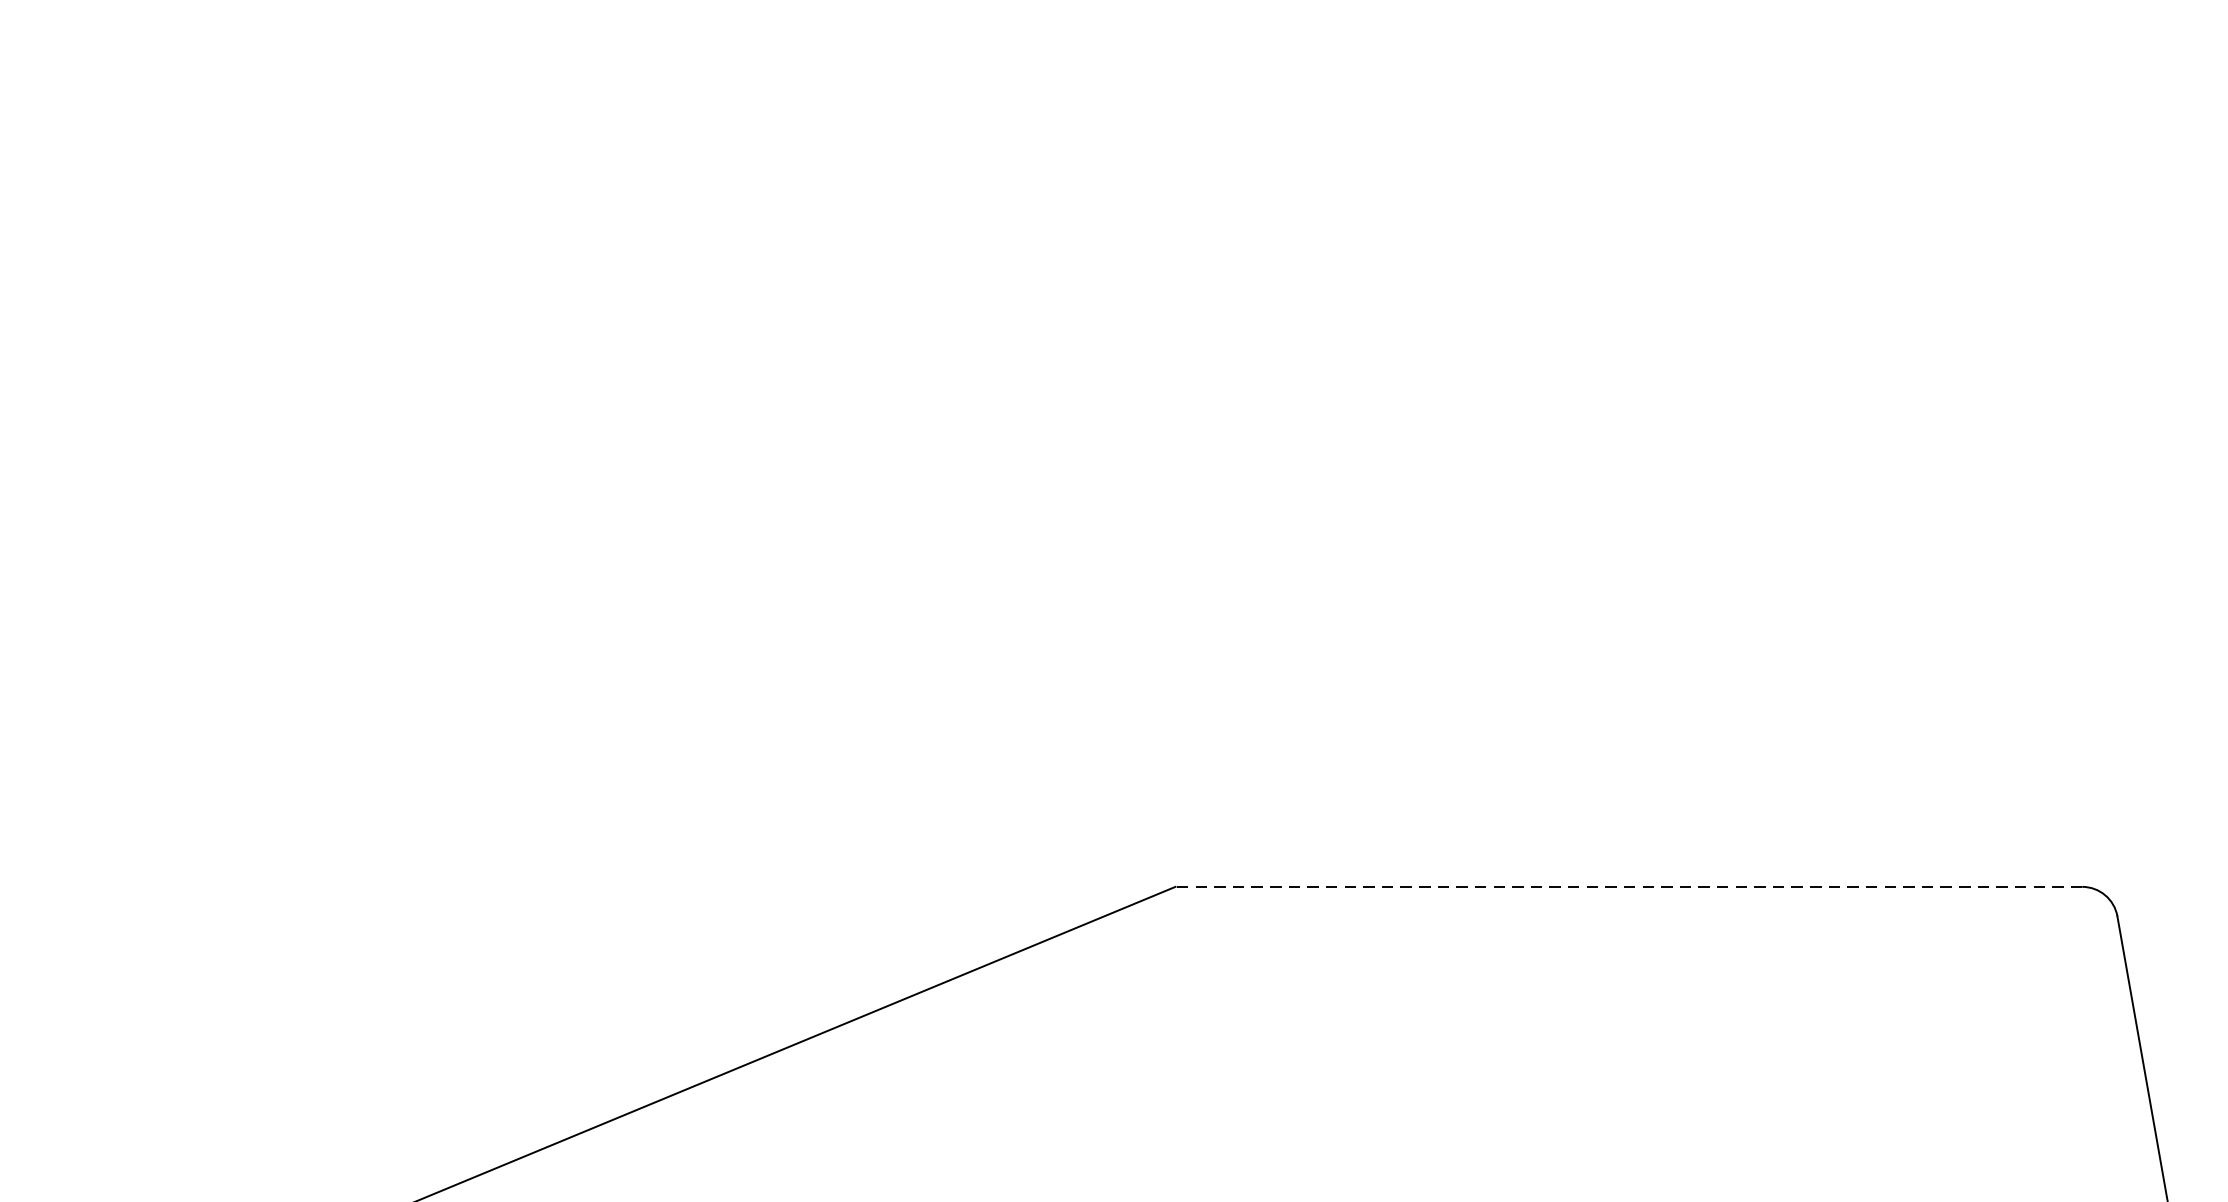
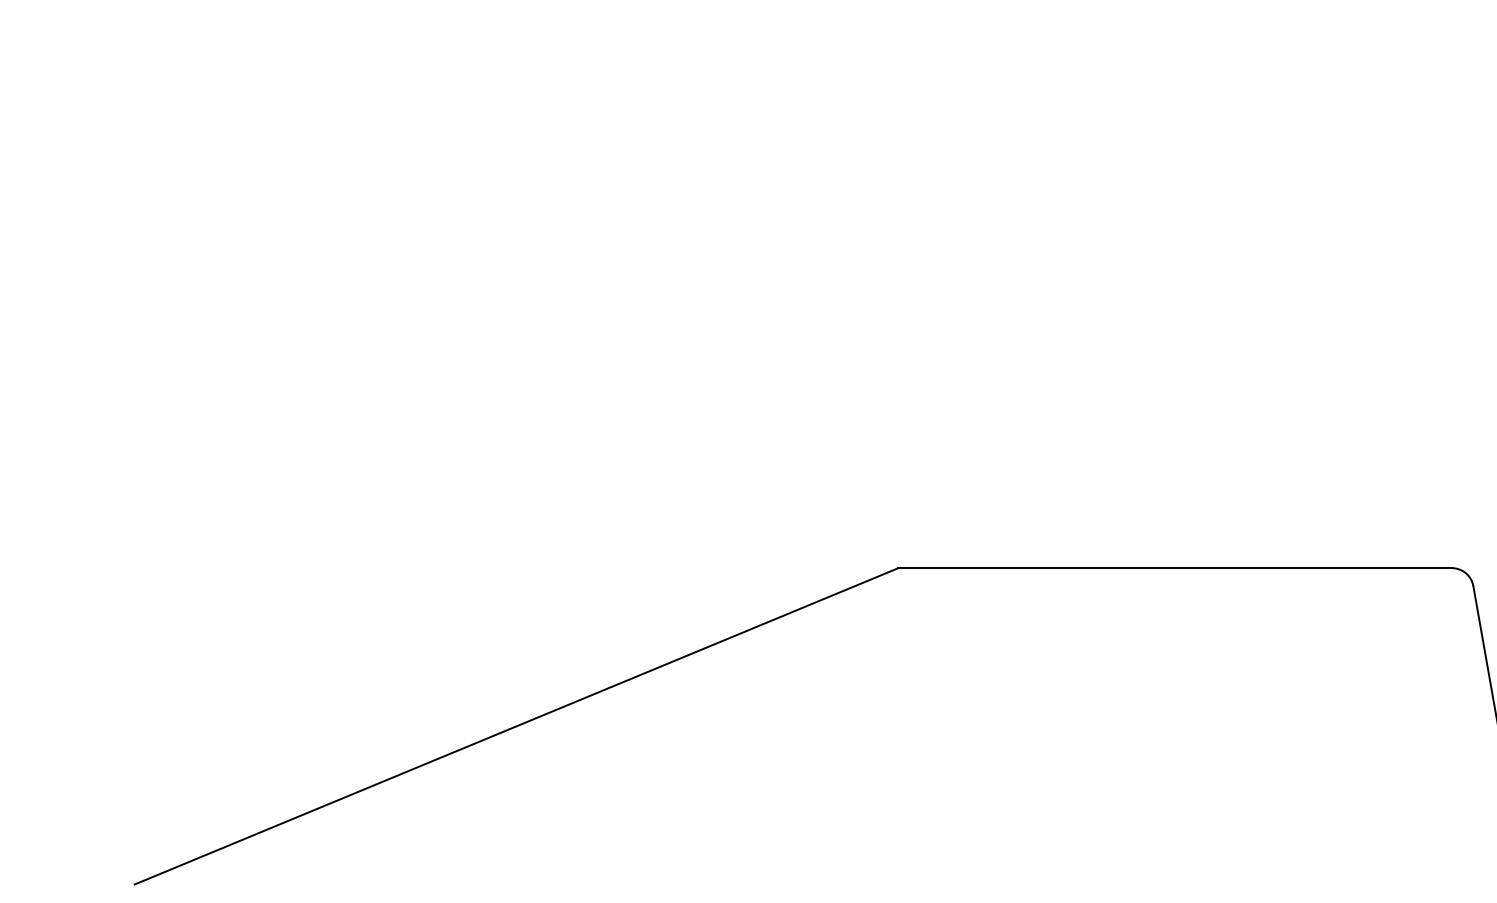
line: (1629, 887) -> (1175, 568), dashed -> solid

